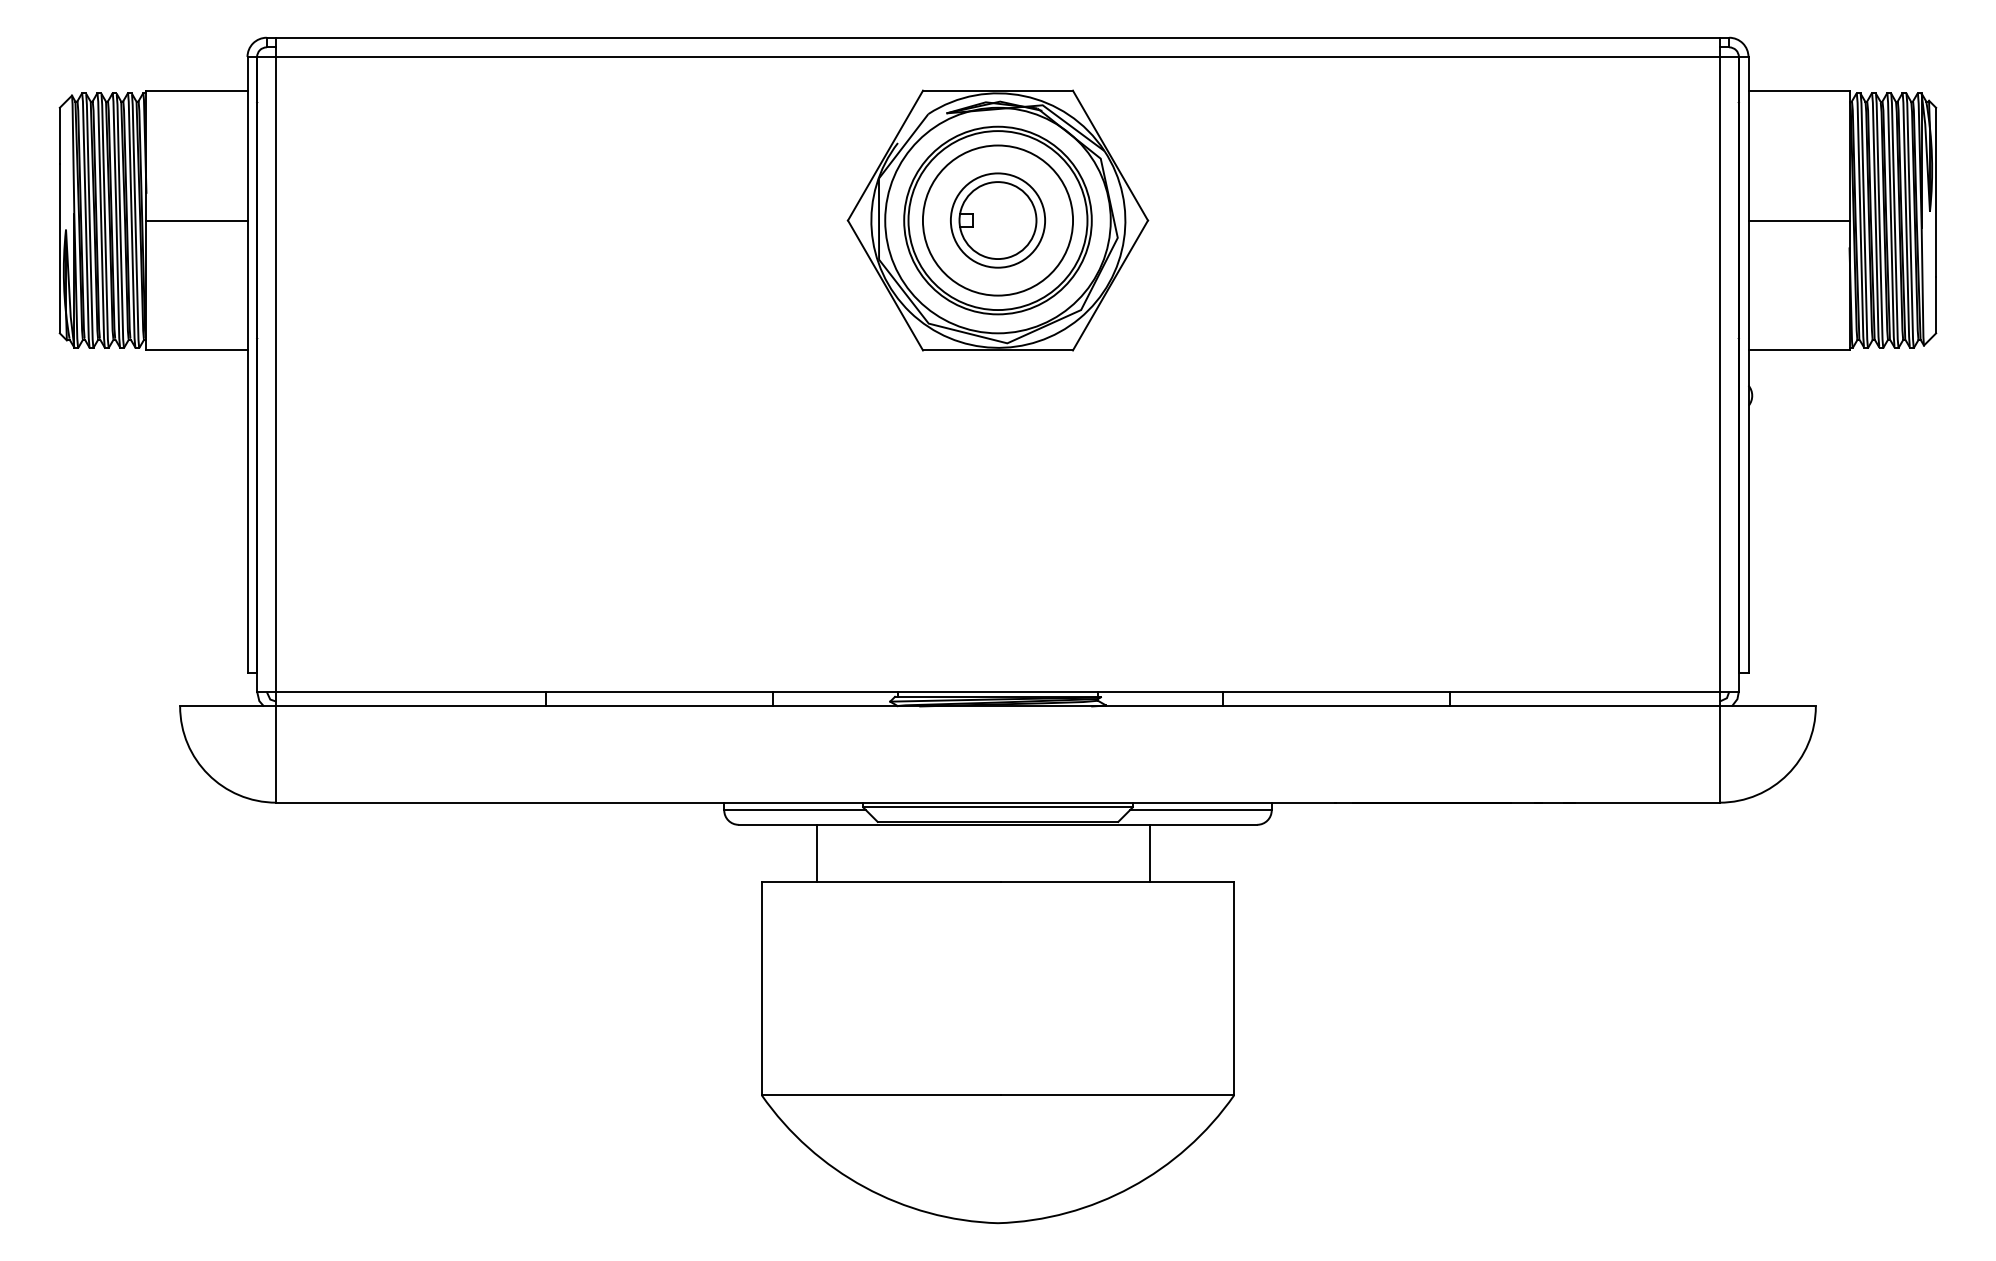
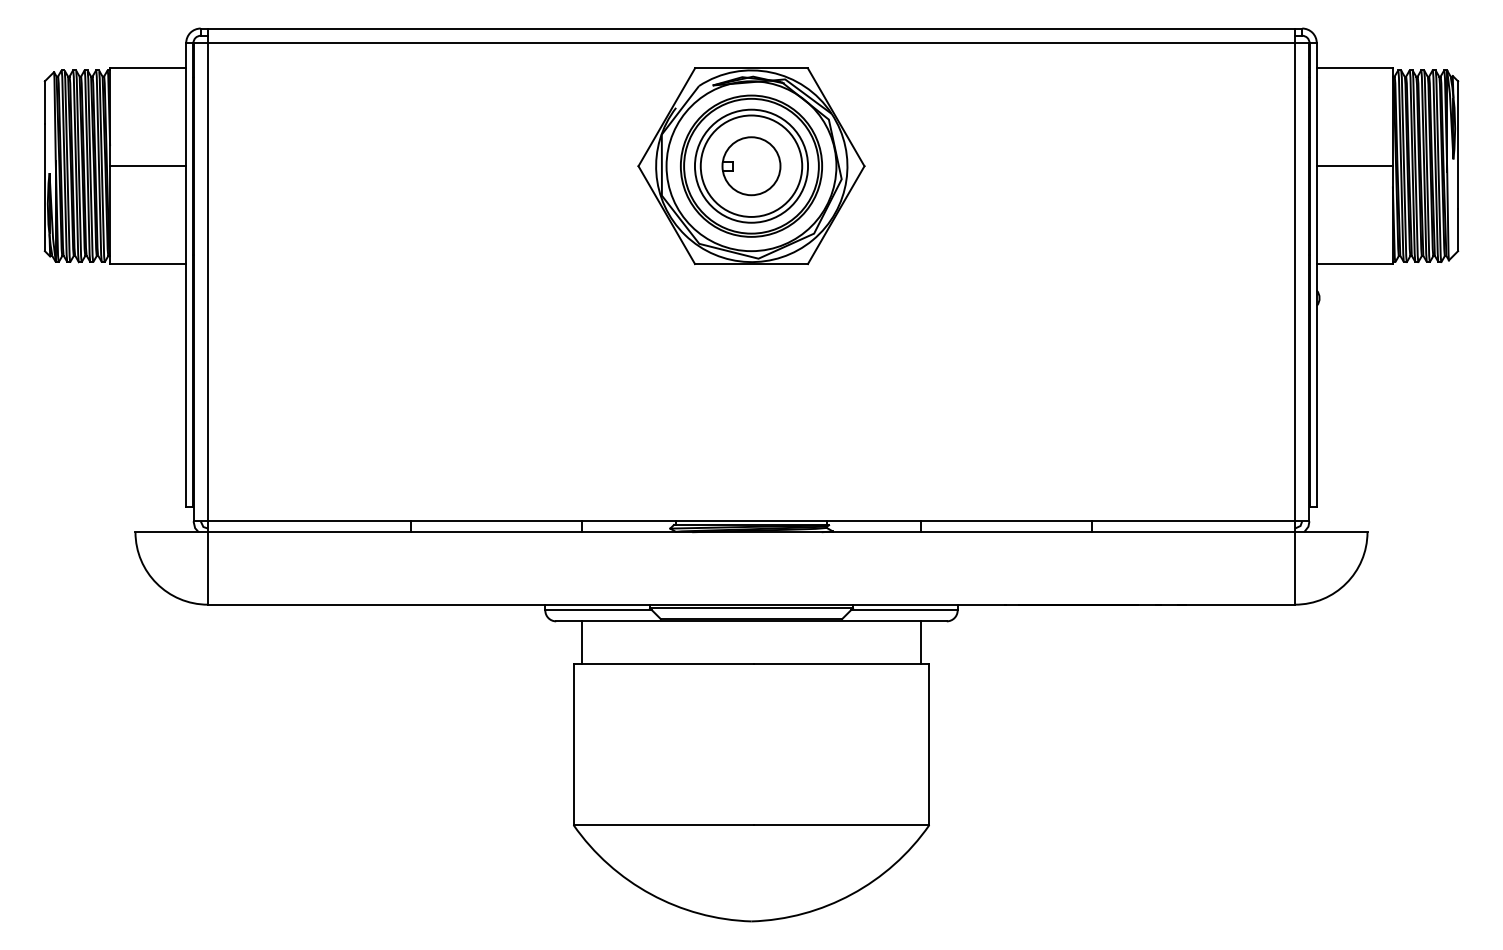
circle: (997, 220) -> (751, 166), size x1.43
line: (816, 852) -> (581, 642), moved
line: (1150, 852) -> (921, 642), moved

